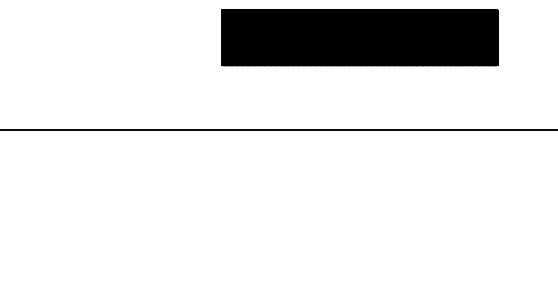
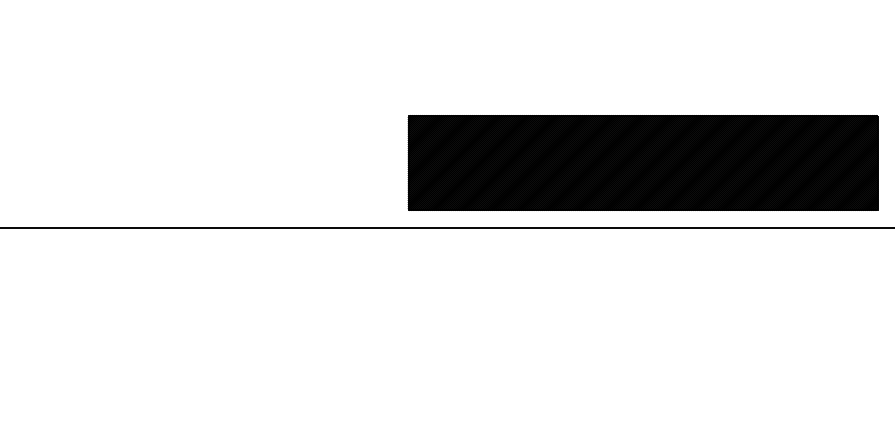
part: (359, 37) -> (642, 162), moved

